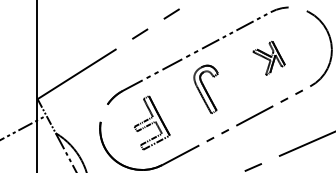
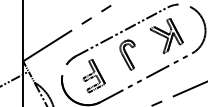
part: (268, 57) -> (166, 35), size x1.67

